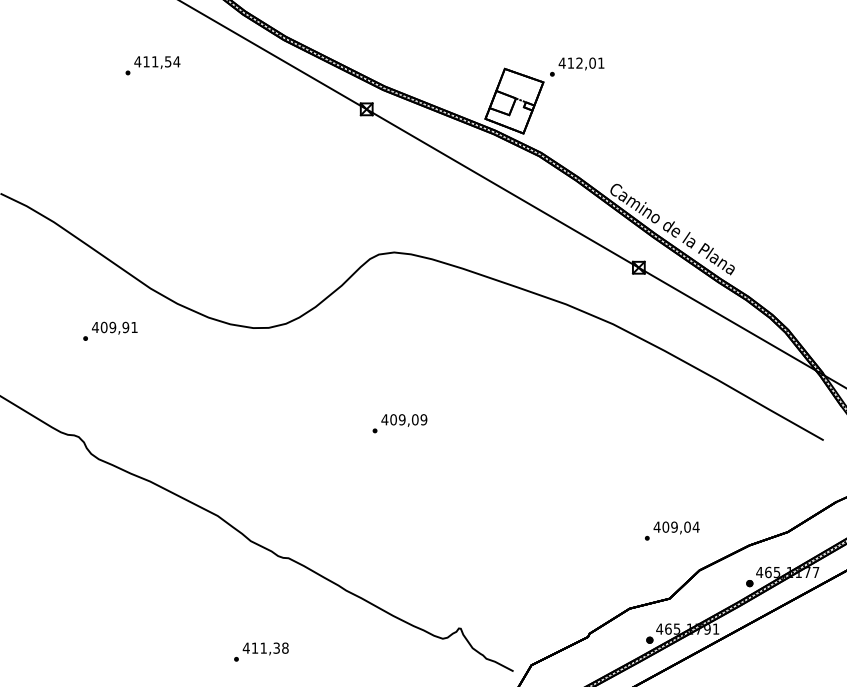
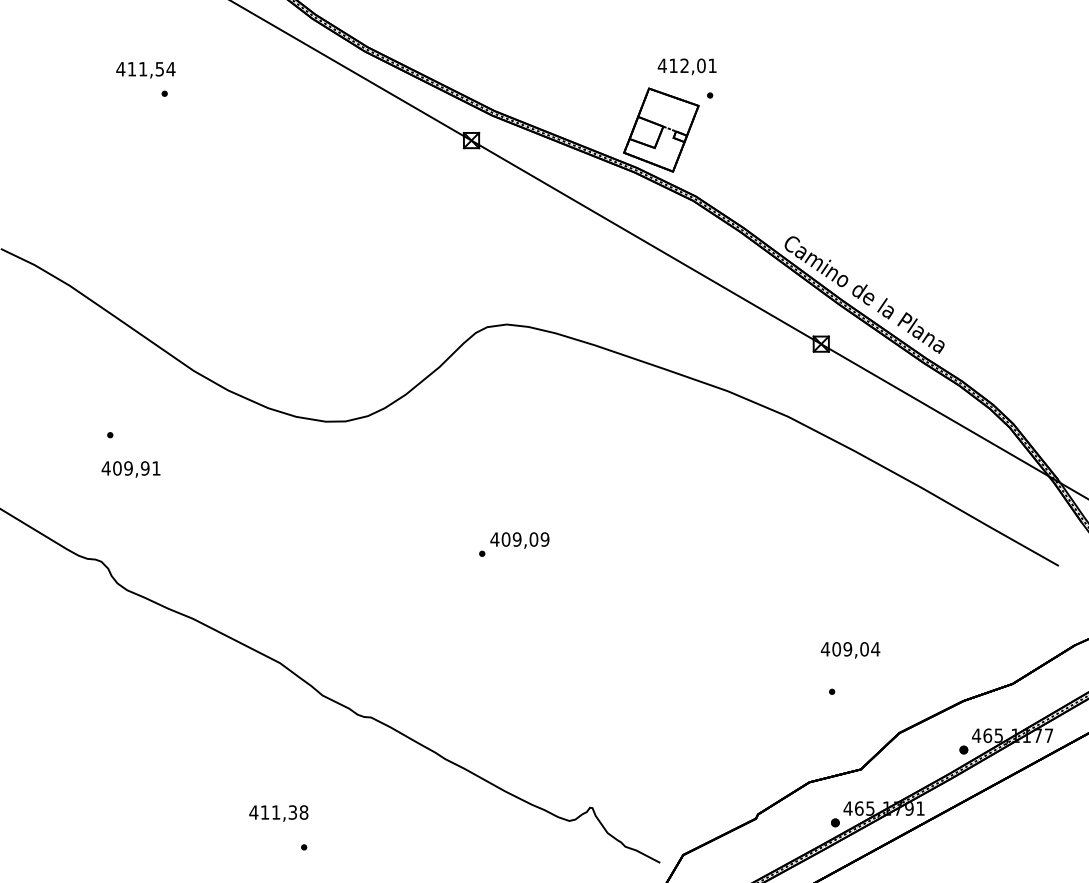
text: (157, 62) -> (146, 70), moved
text: (581, 63) -> (687, 66), moved
text: (114, 327) -> (130, 468), moved
text: (676, 527) -> (850, 649), moved
text: (265, 648) -> (278, 812), moved

